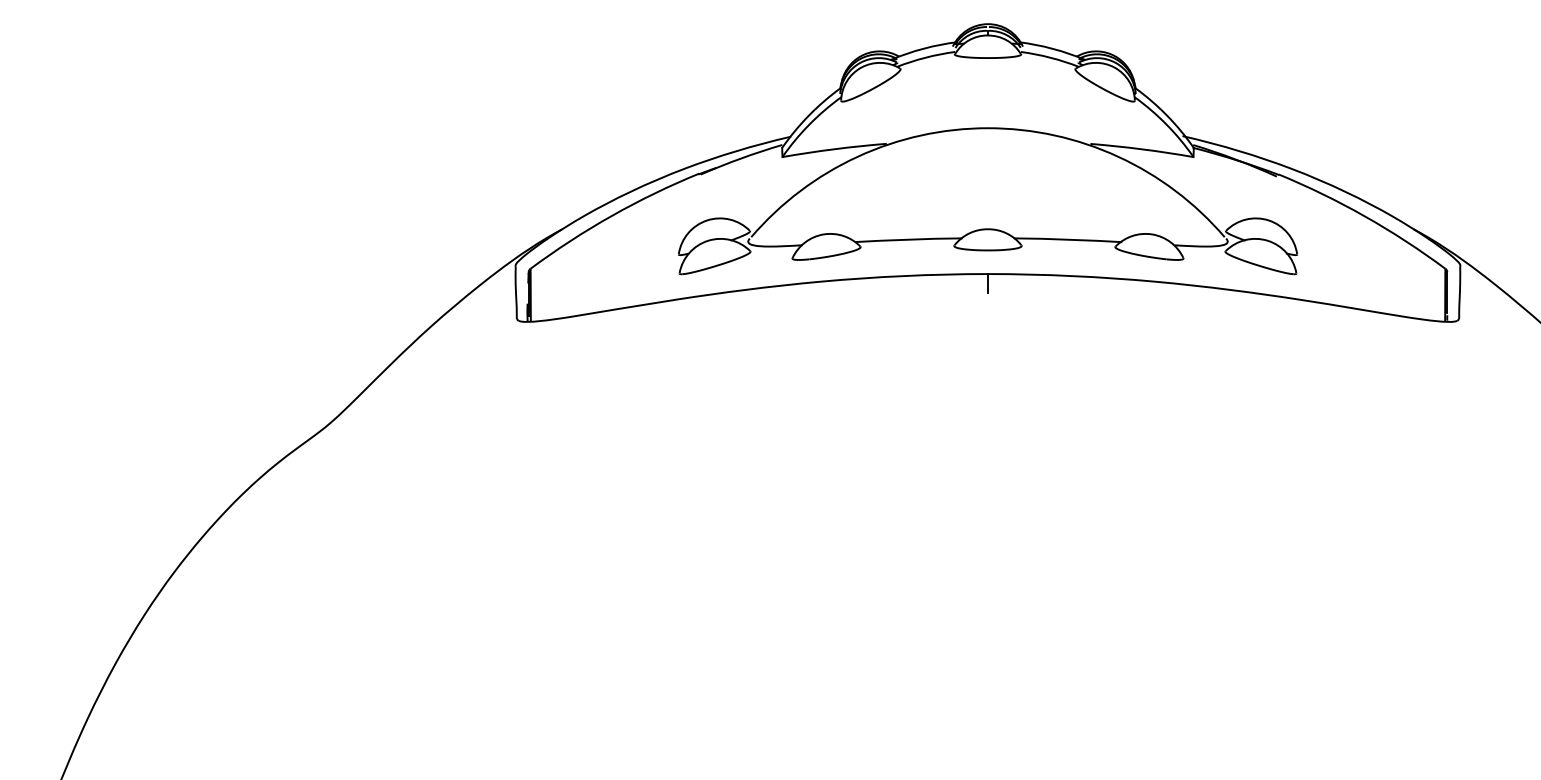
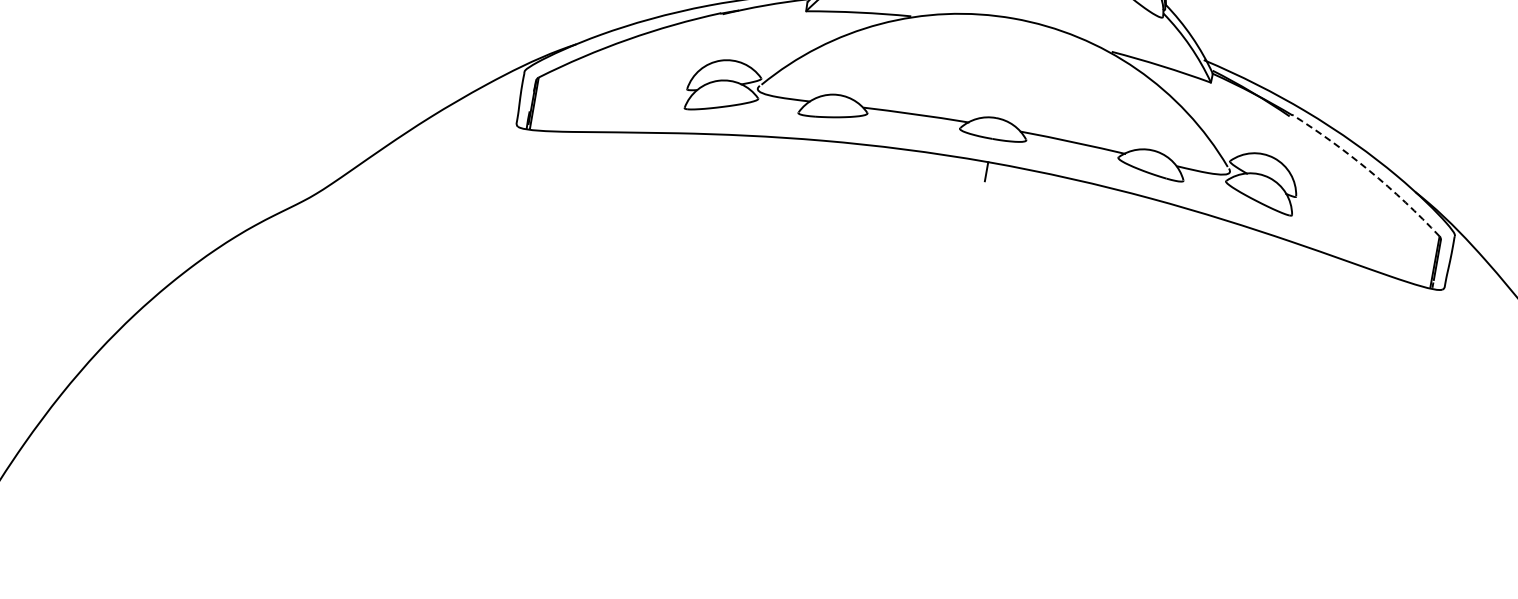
arc: (1365, 216) -> (1370, 171), solid -> dashed

